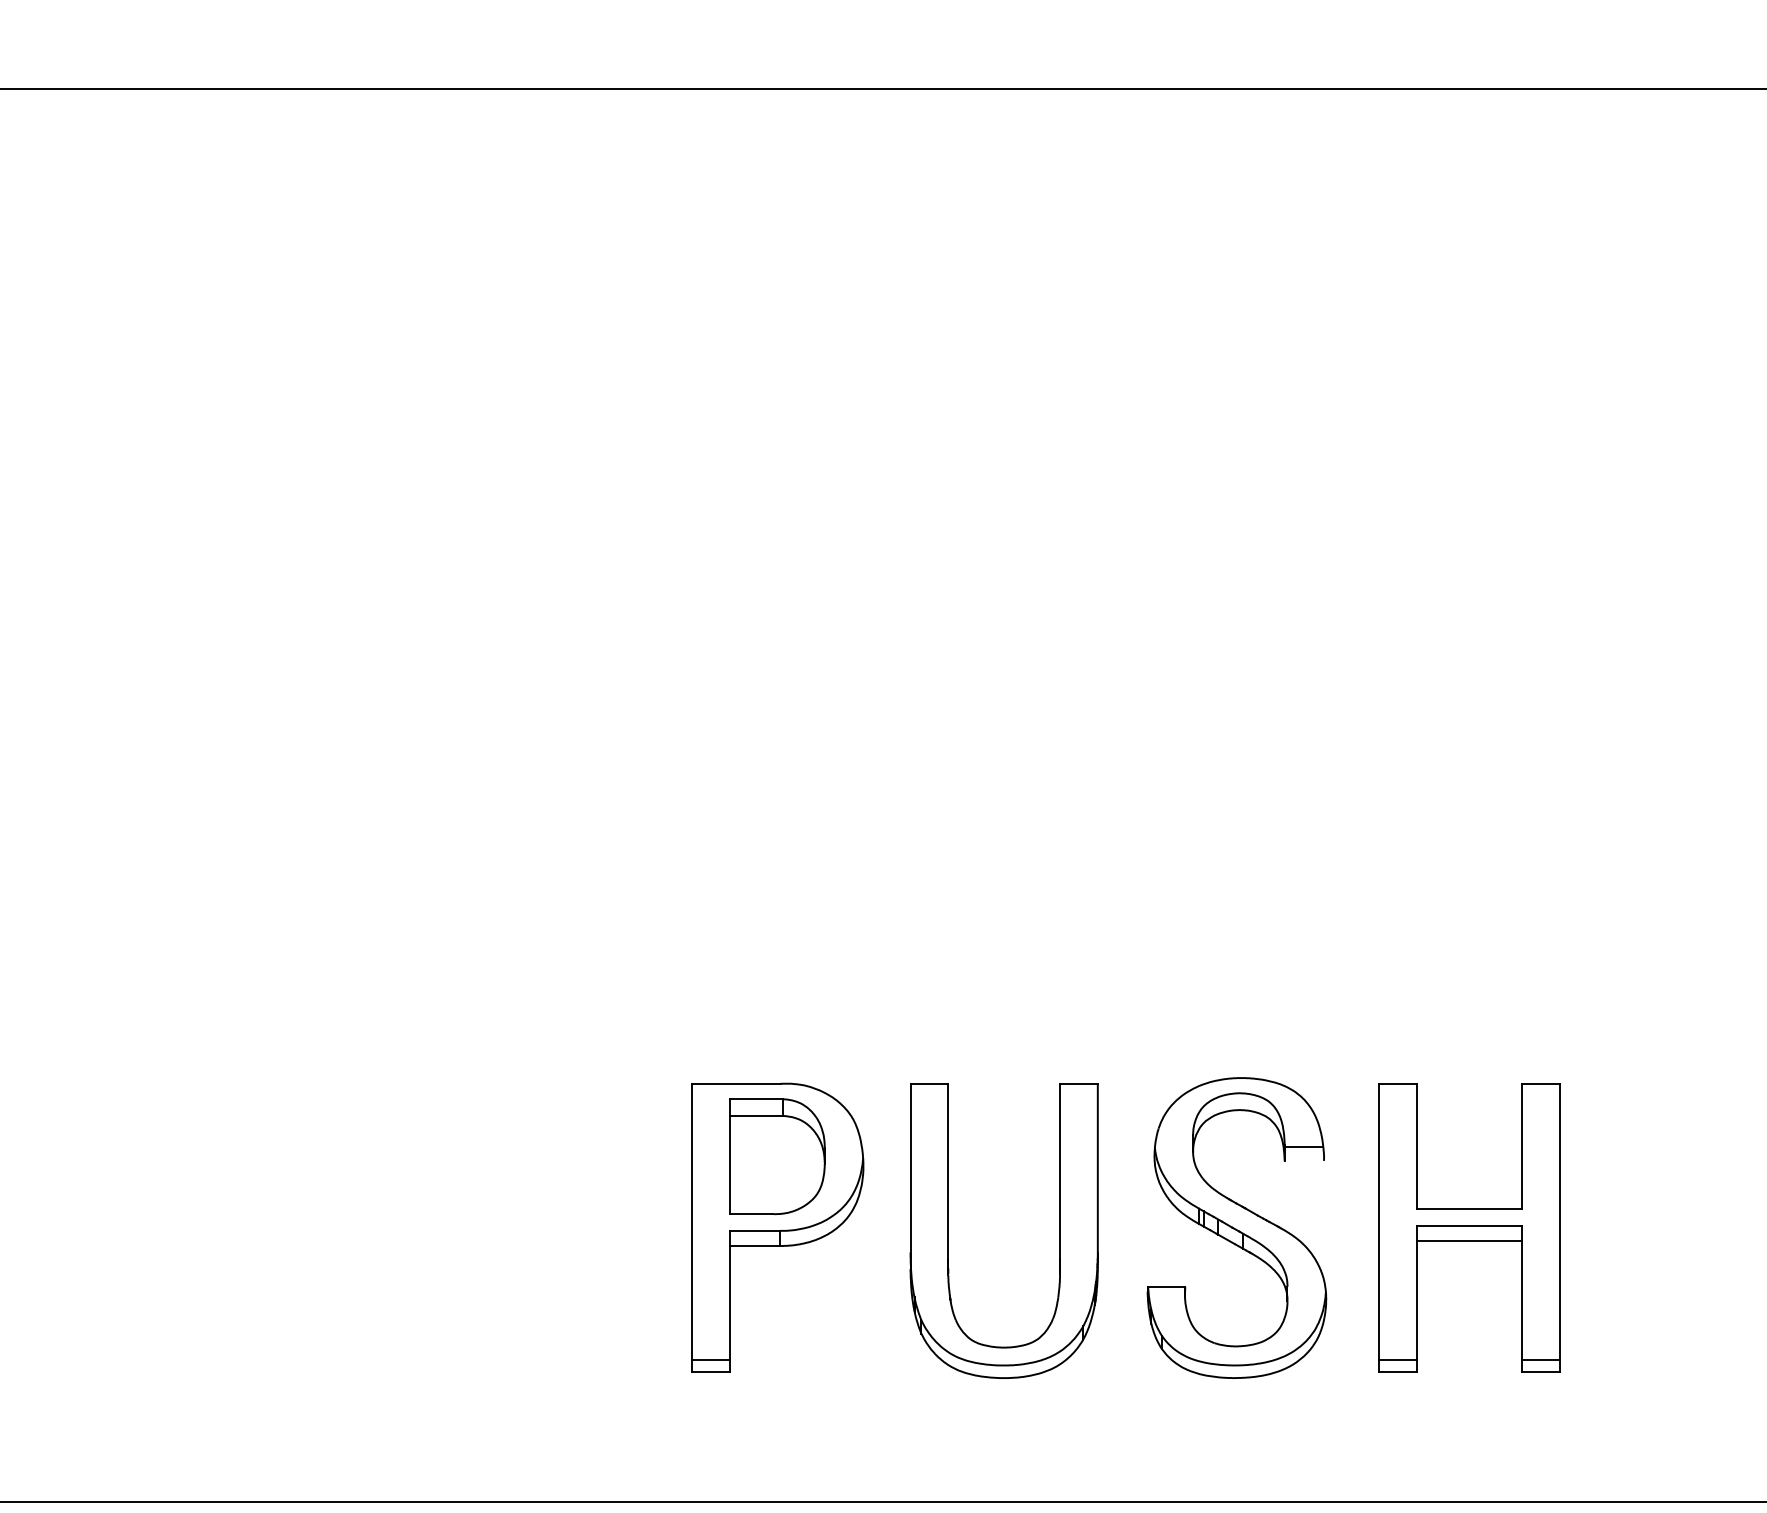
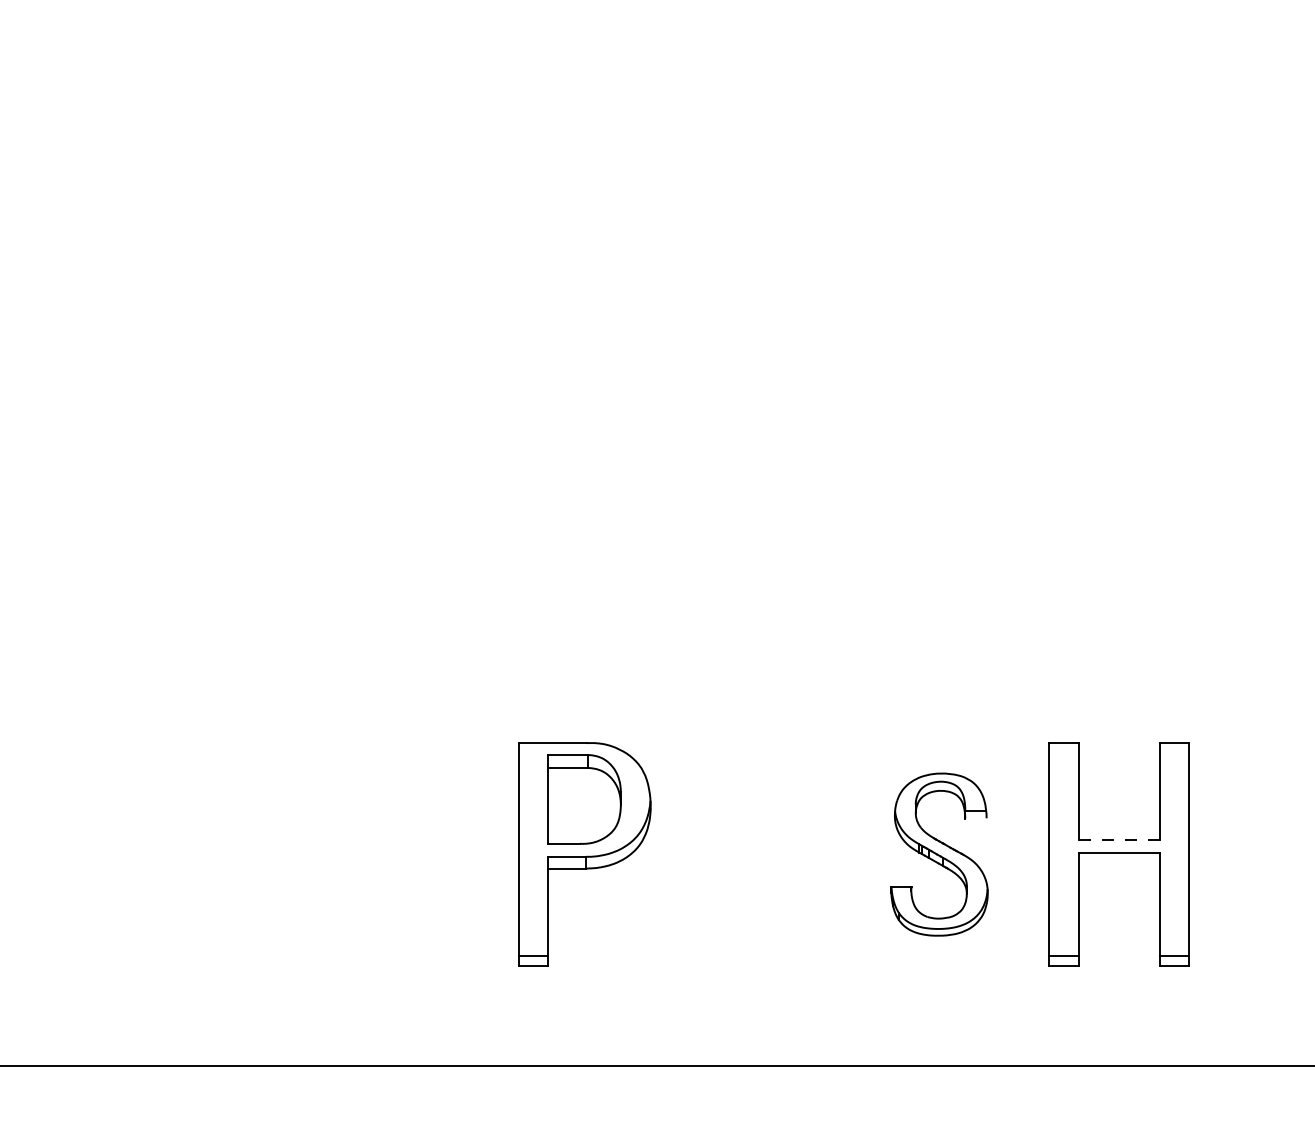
line: (1469, 1209) -> (1119, 840), solid -> dashed
part: (1236, 1227) -> (939, 854), size x0.7
part: (948, 1230) -> (716, 856), removed
line: (1469, 1241) -> (1119, 865), removed

